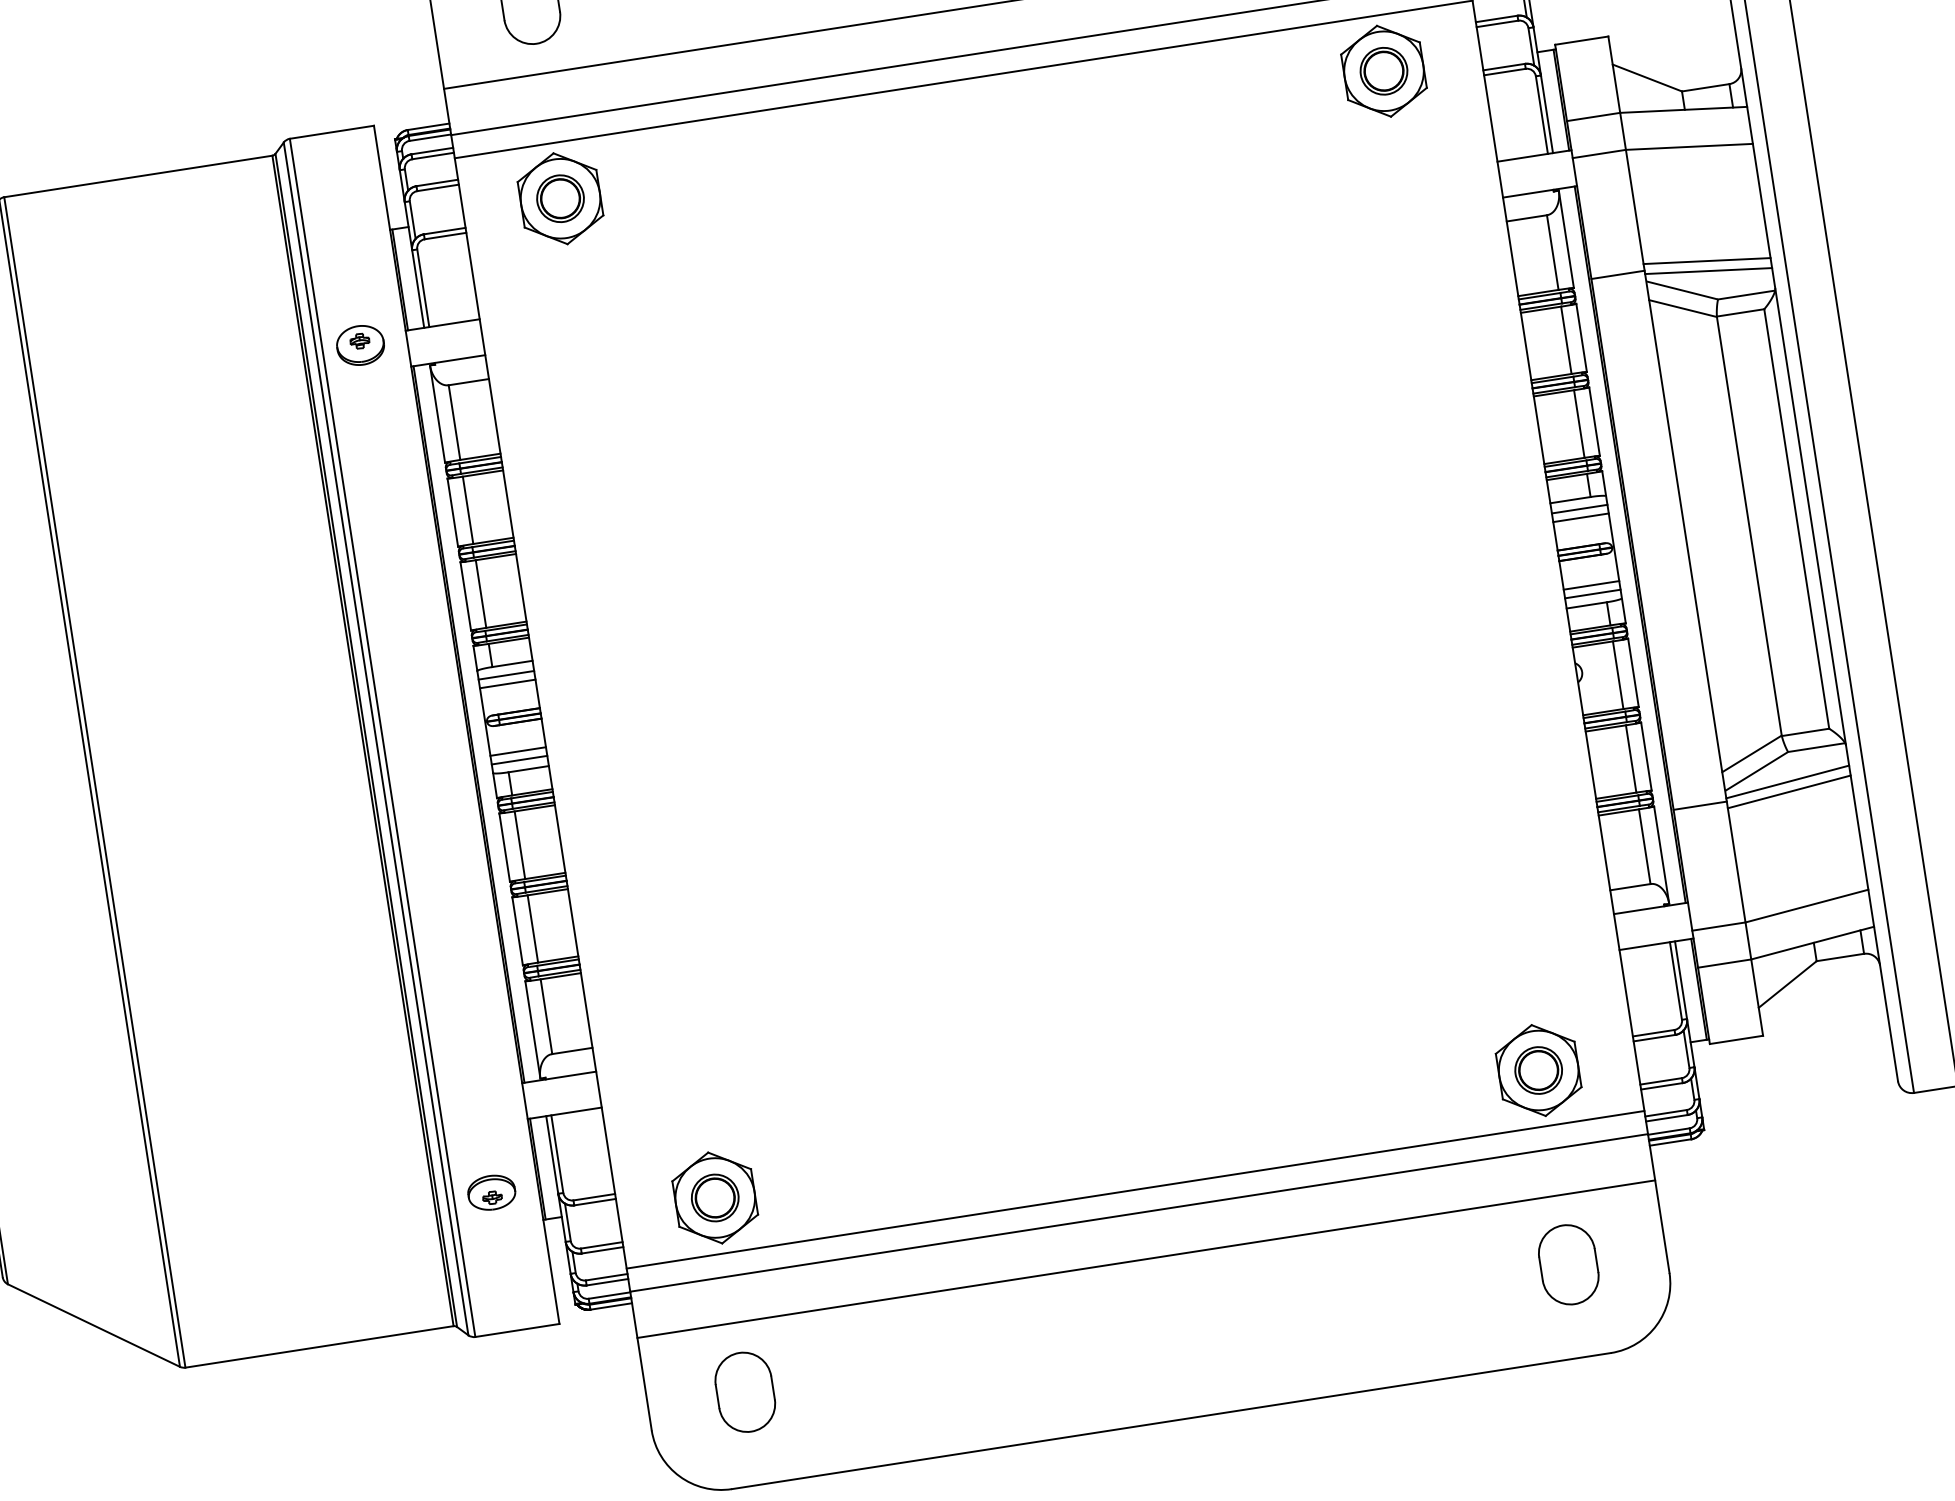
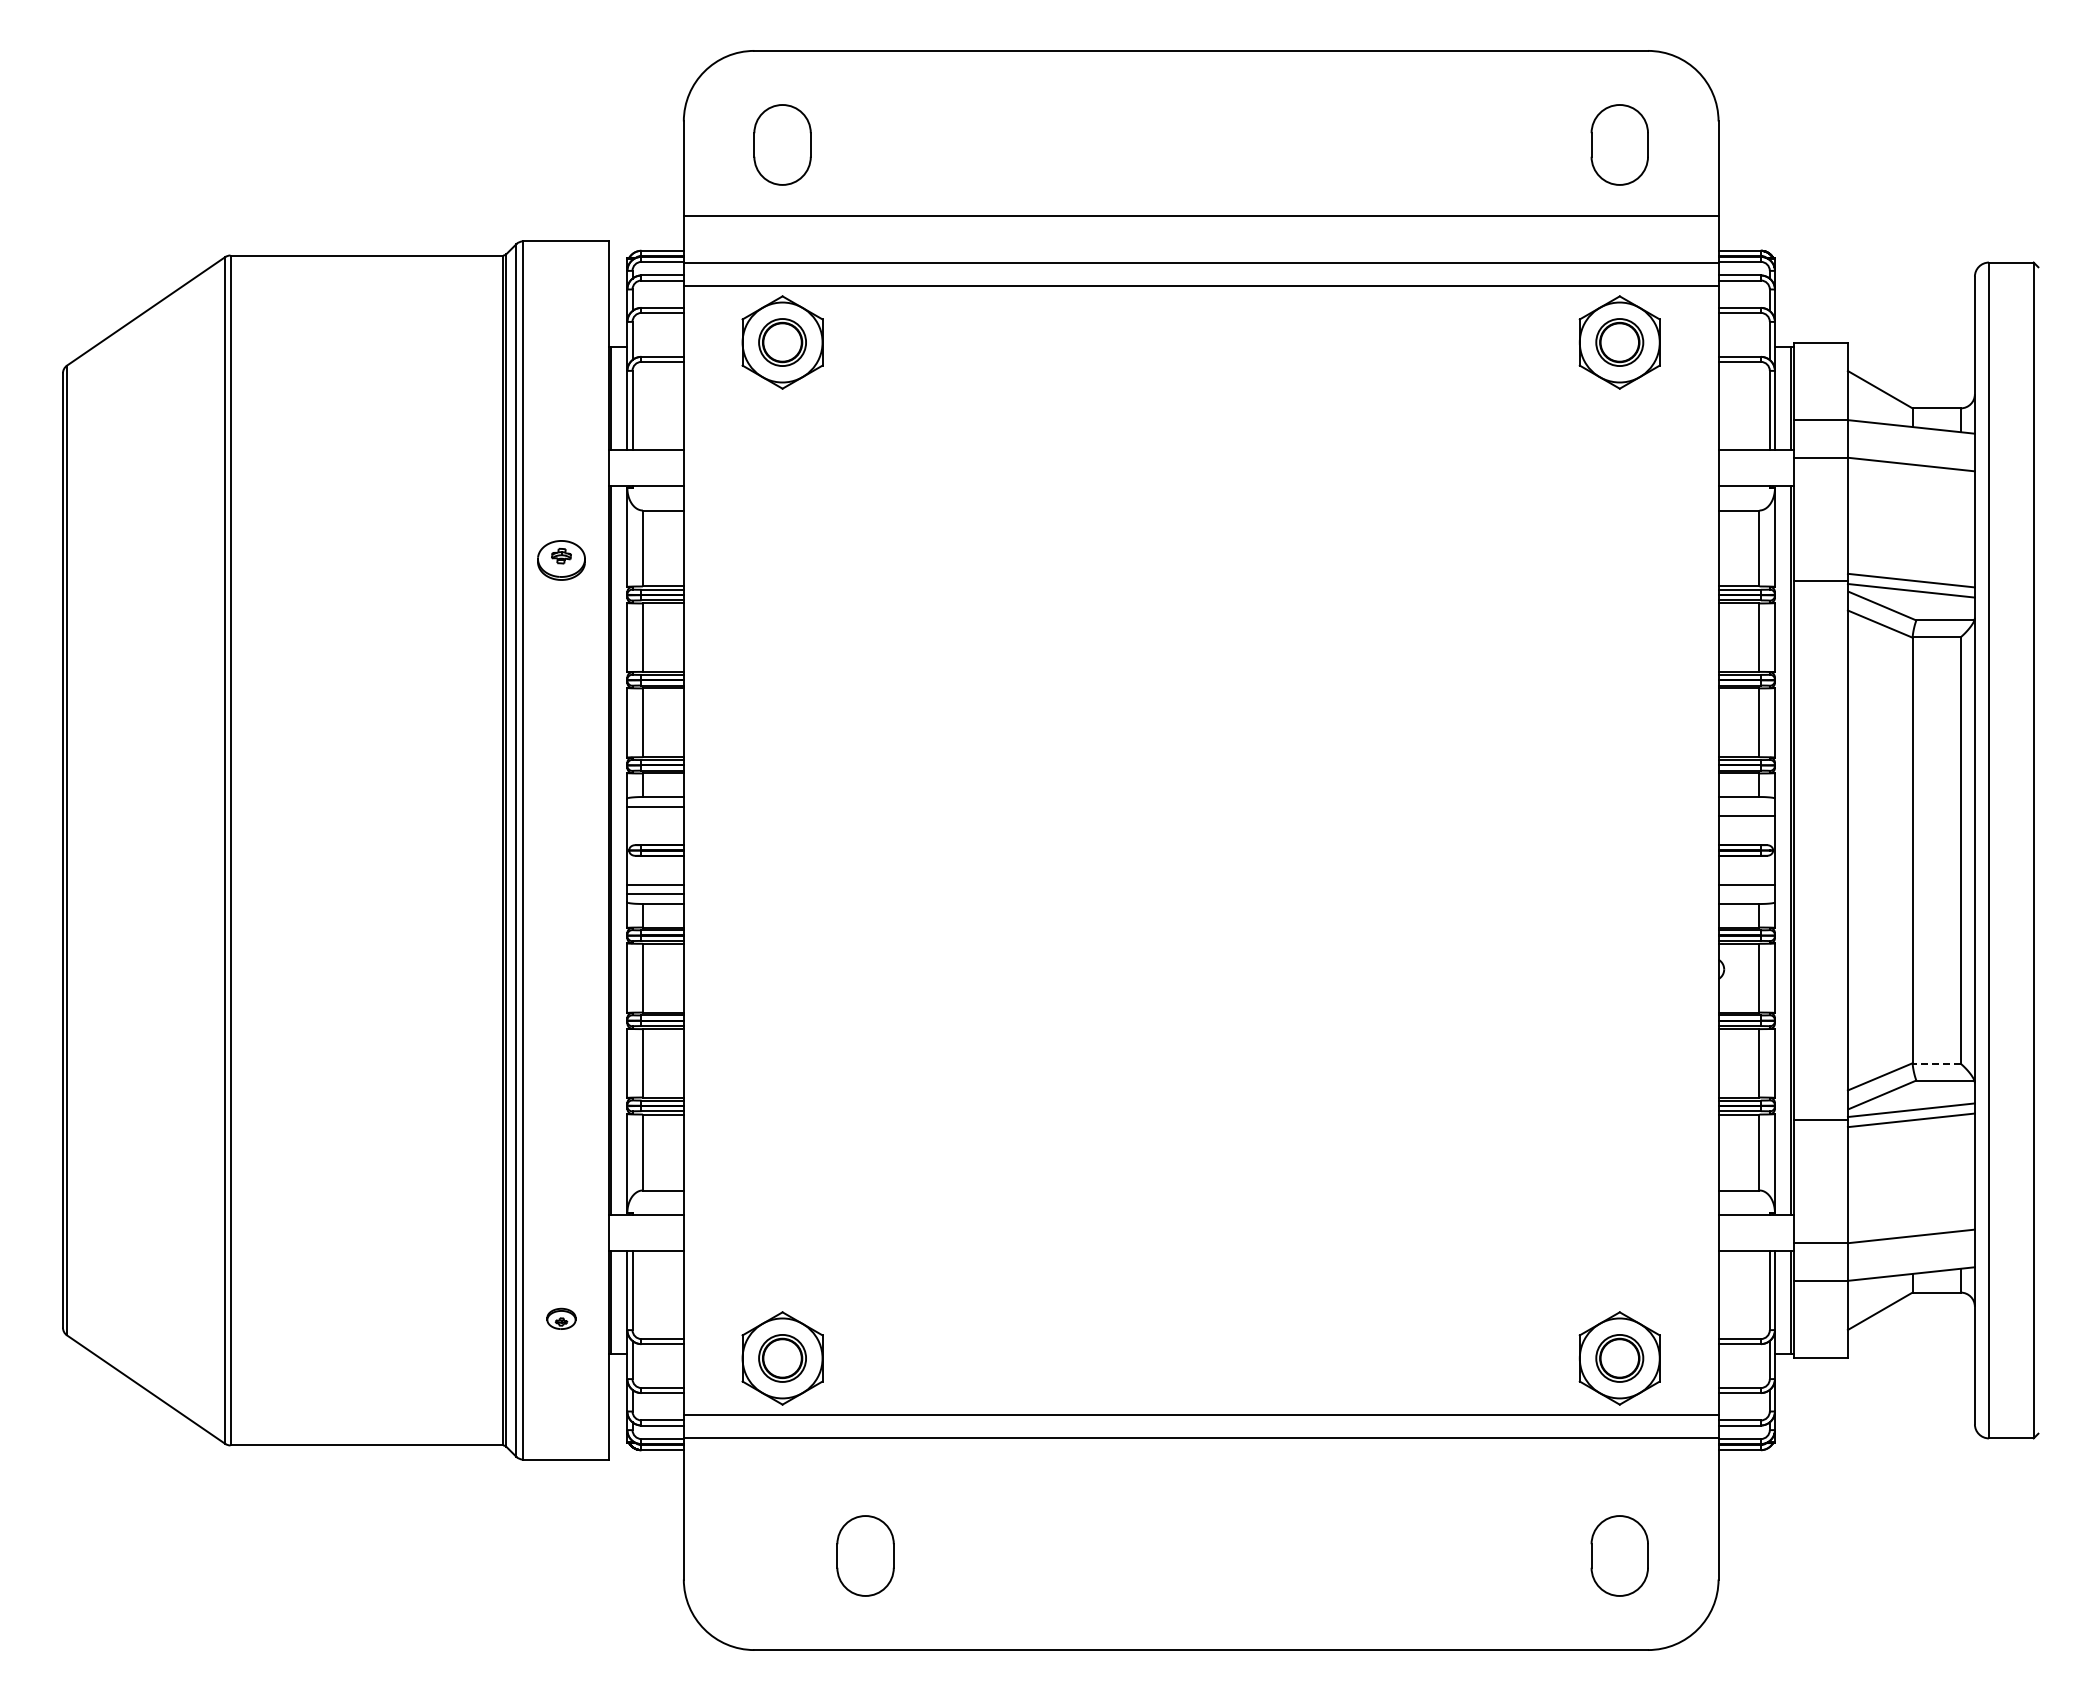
part: (360, 345) -> (561, 560), moved
line: (1579, 509) -> (1746, 807), removed
line: (1592, 593) -> (1746, 893), removed
line: (507, 684) -> (655, 816), removed
line: (1805, 732) -> (1936, 1063), solid -> dashed
part: (491, 1192) -> (561, 1318), size x0.6
line: (1145, 1259) -> (1200, 1485), removed
part: (745, 1391) -> (865, 1555), moved

